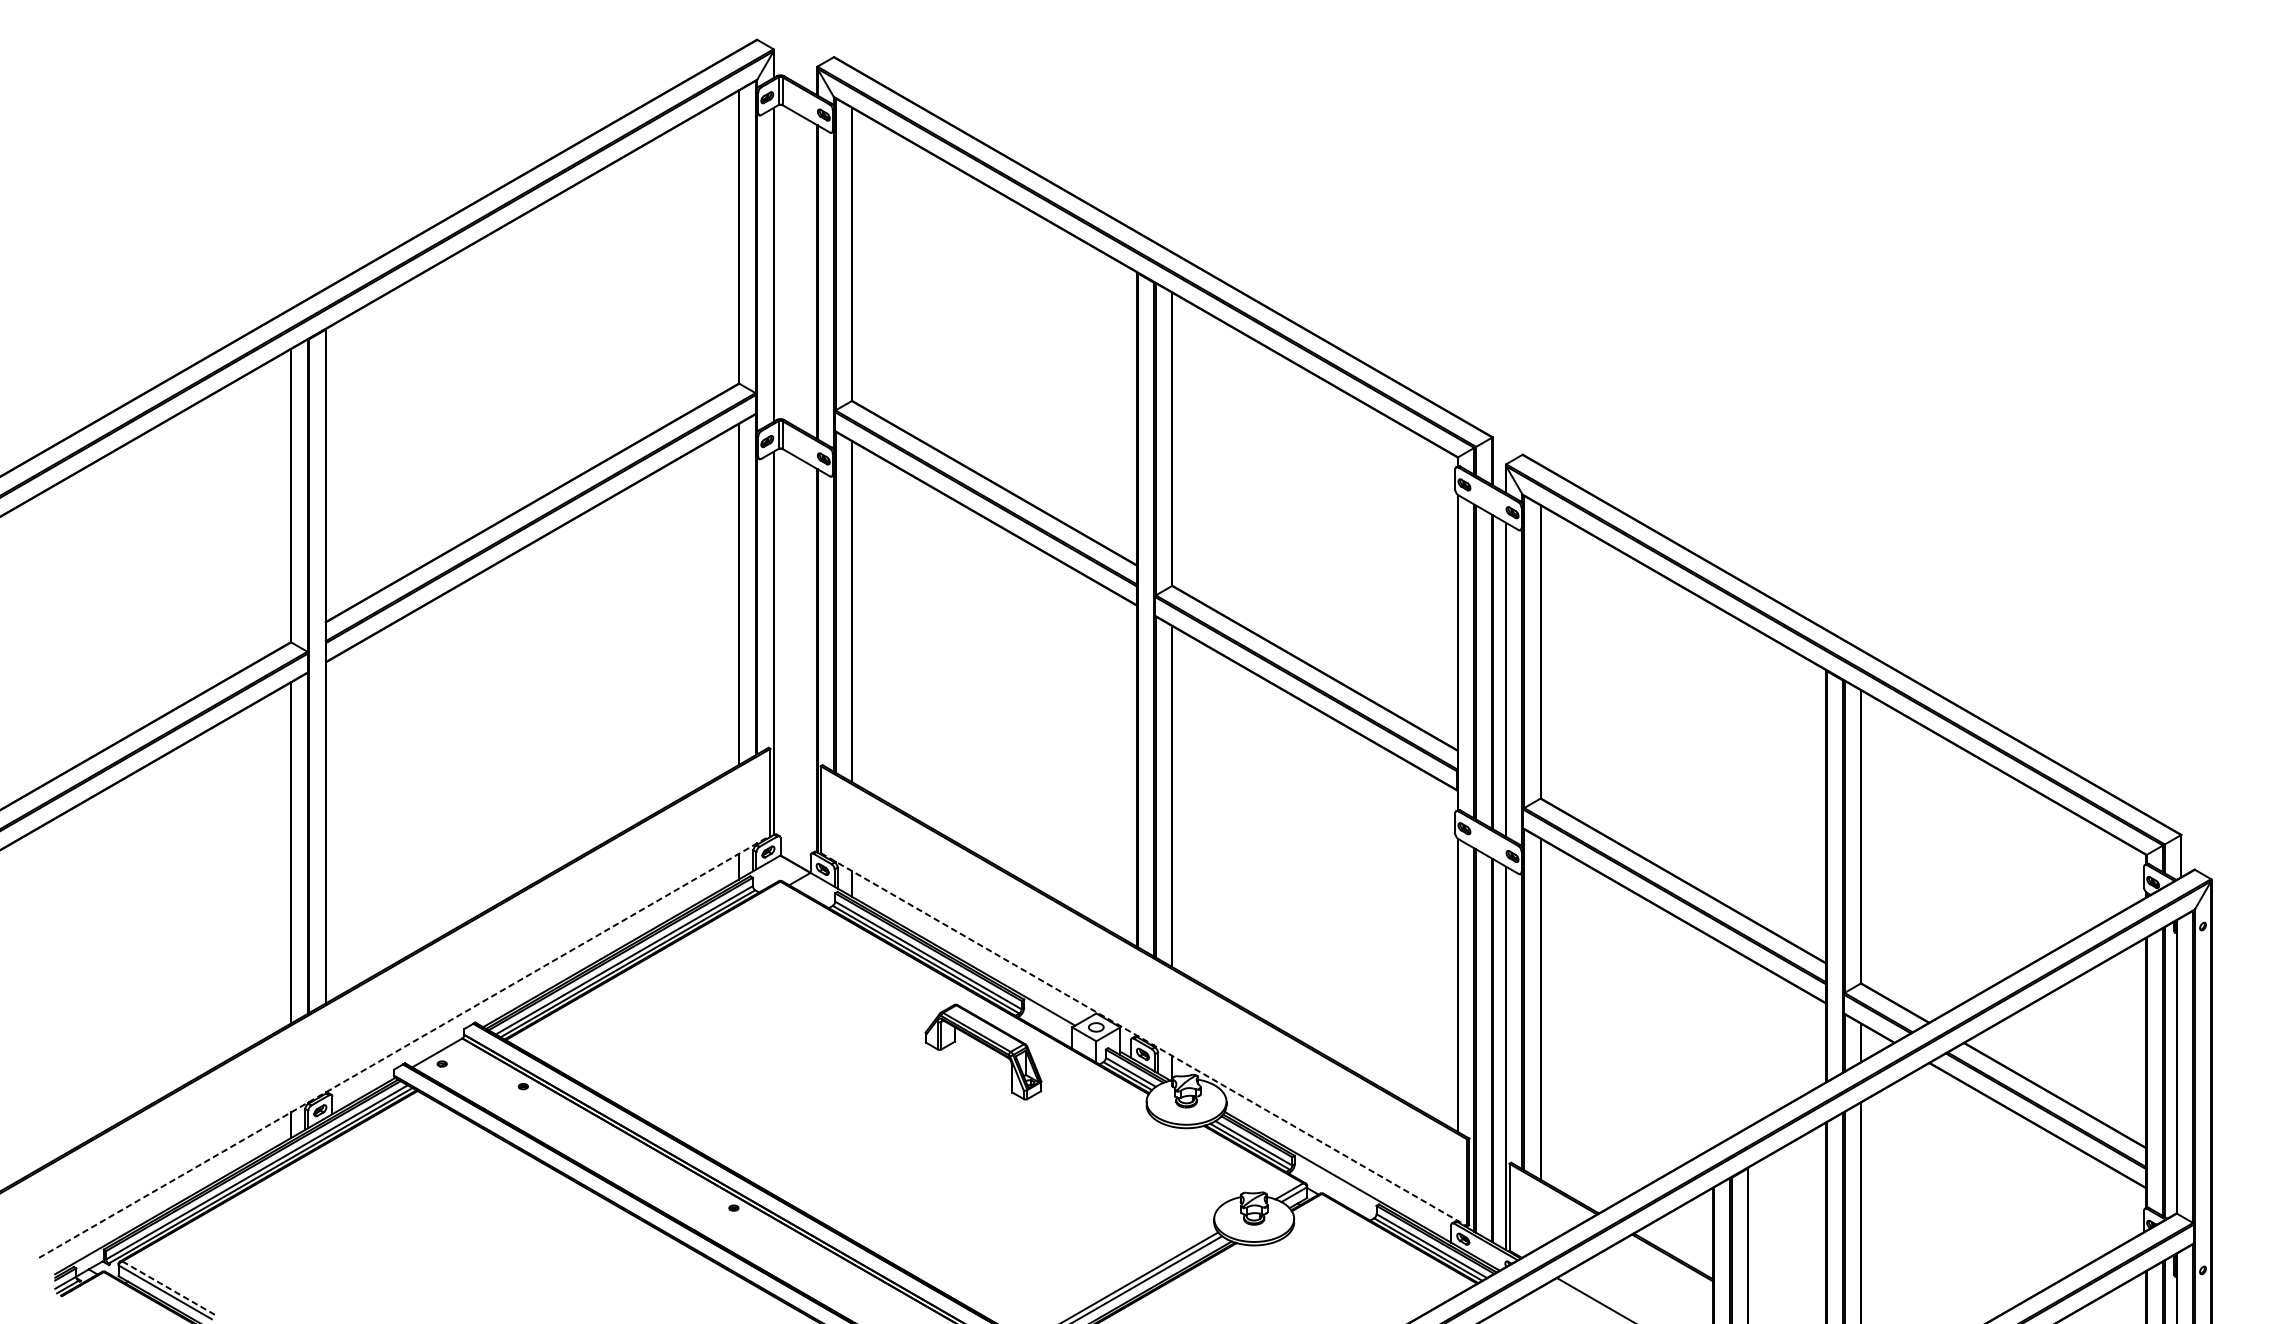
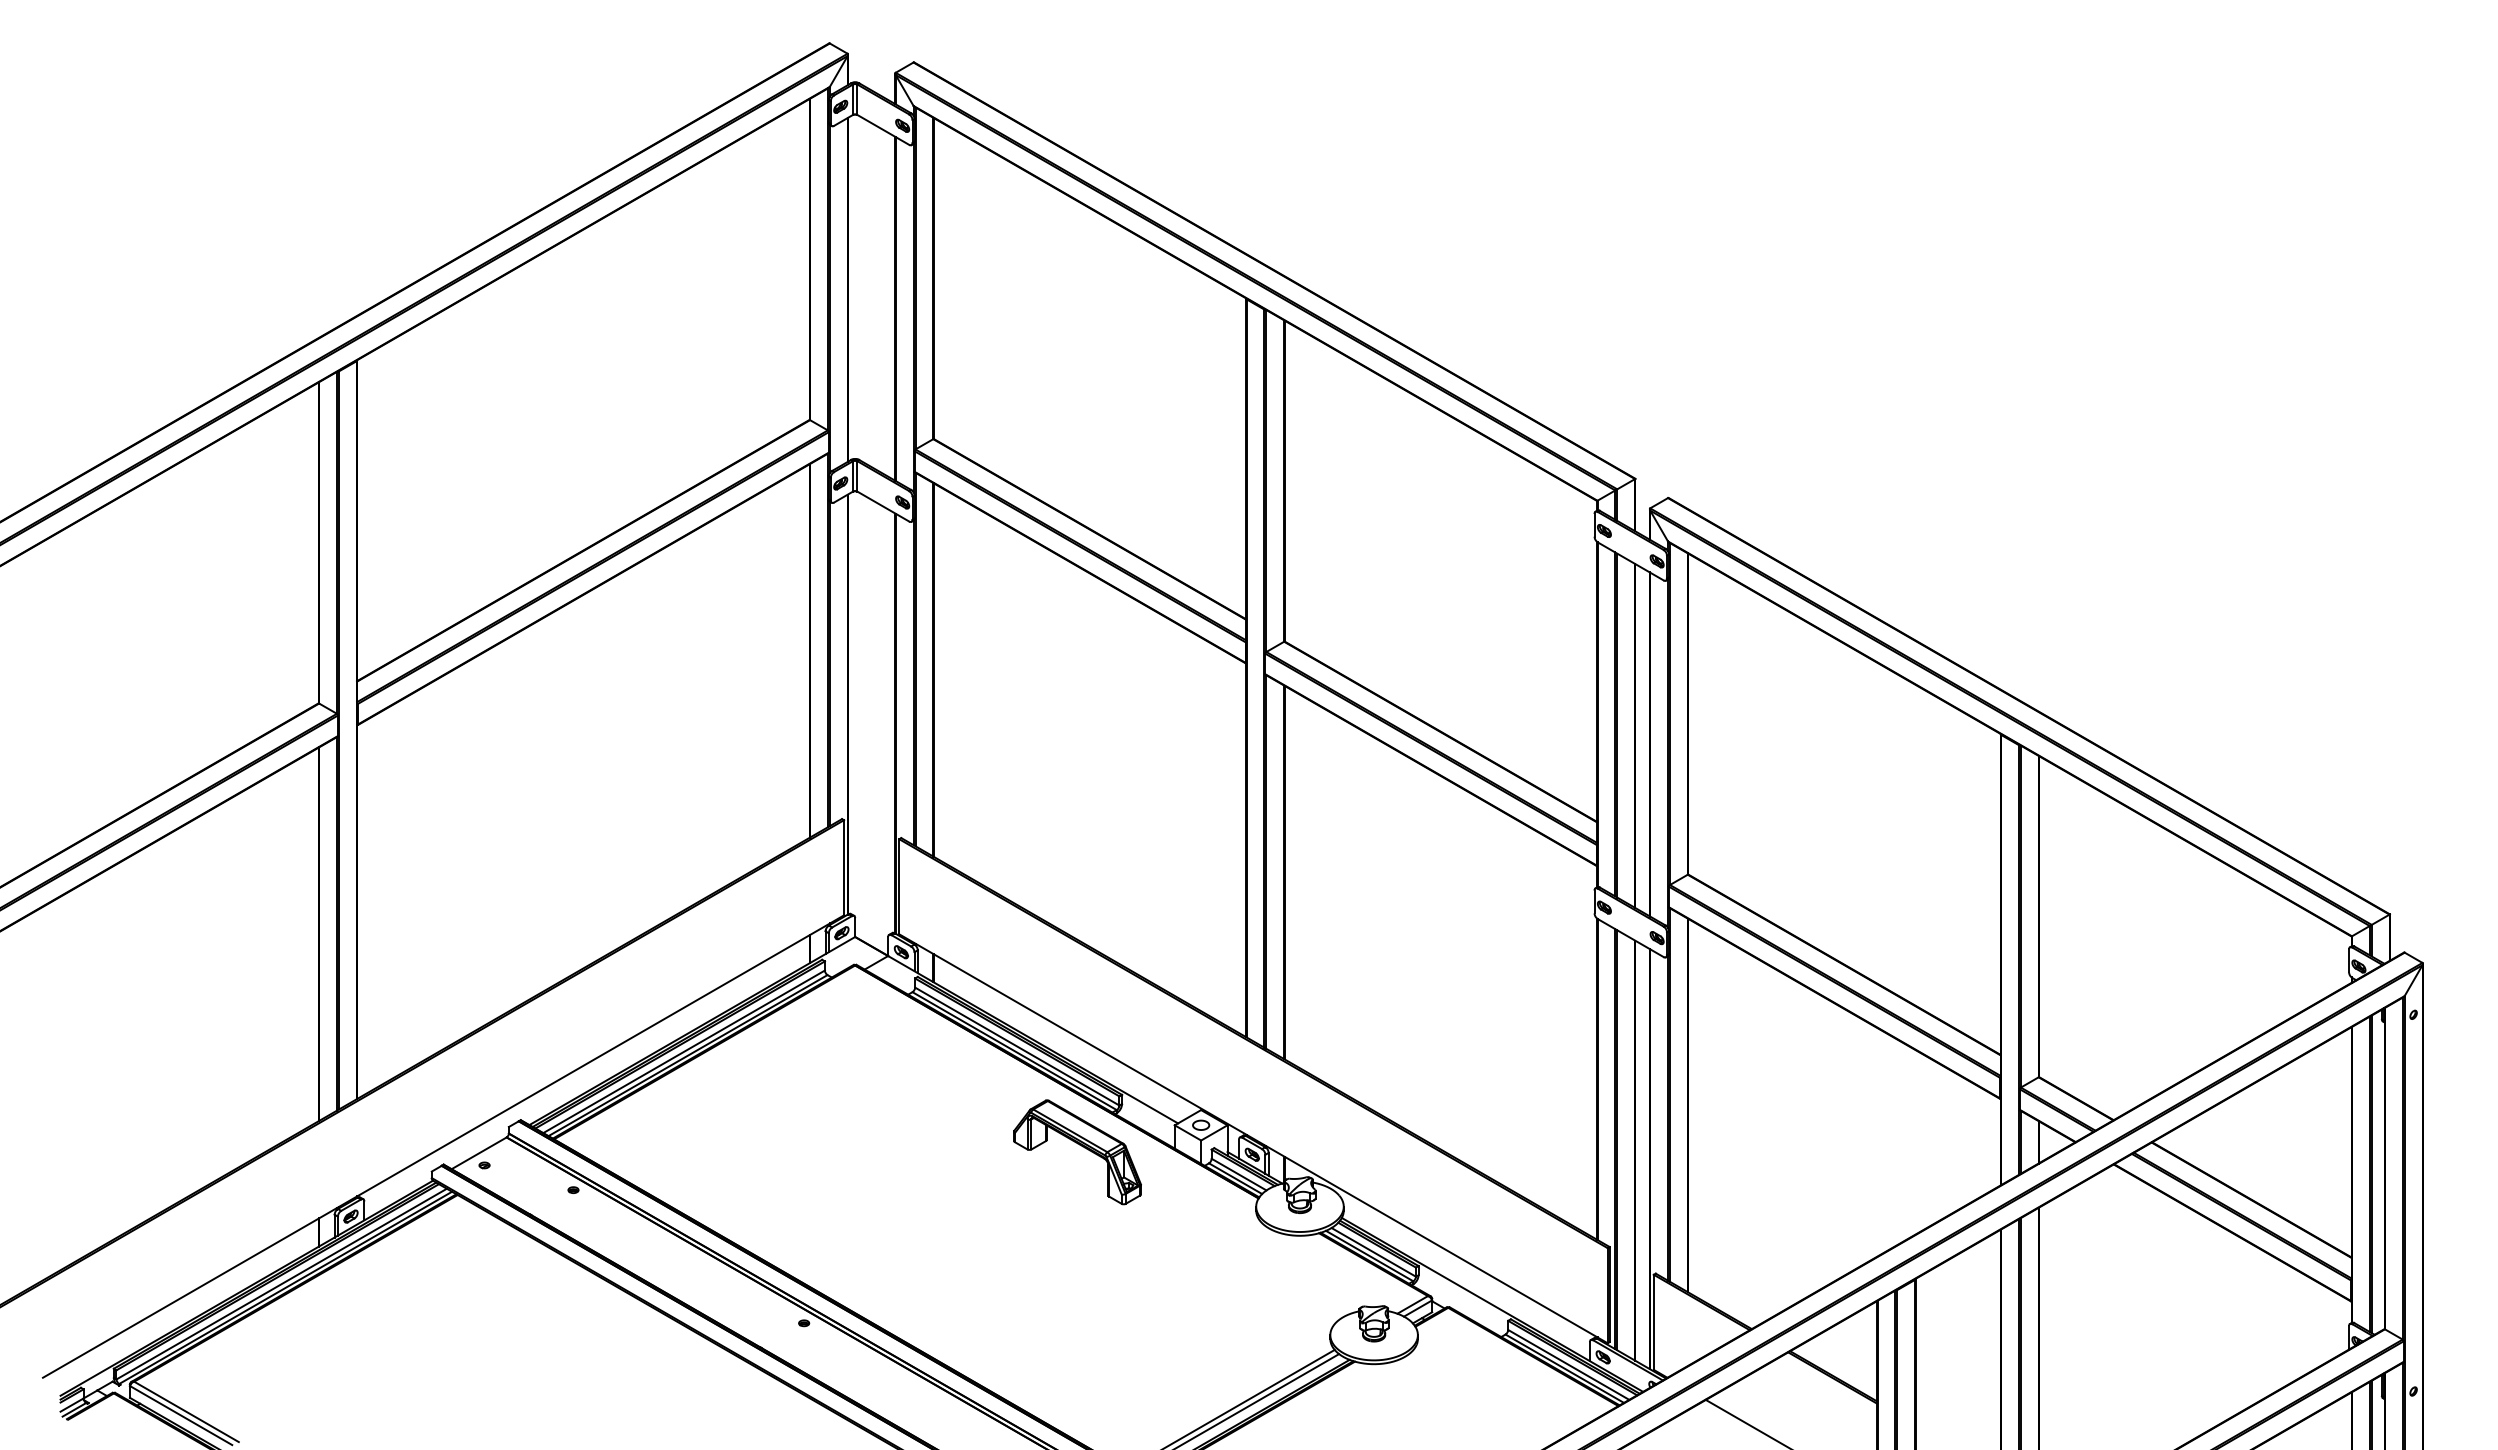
line: (1144, 1039) -> (1253, 1138), dashed -> solid
line: (404, 1046) -> (443, 1146), dashed -> solid
line: (170, 1289) -> (186, 1412), dashed -> solid

